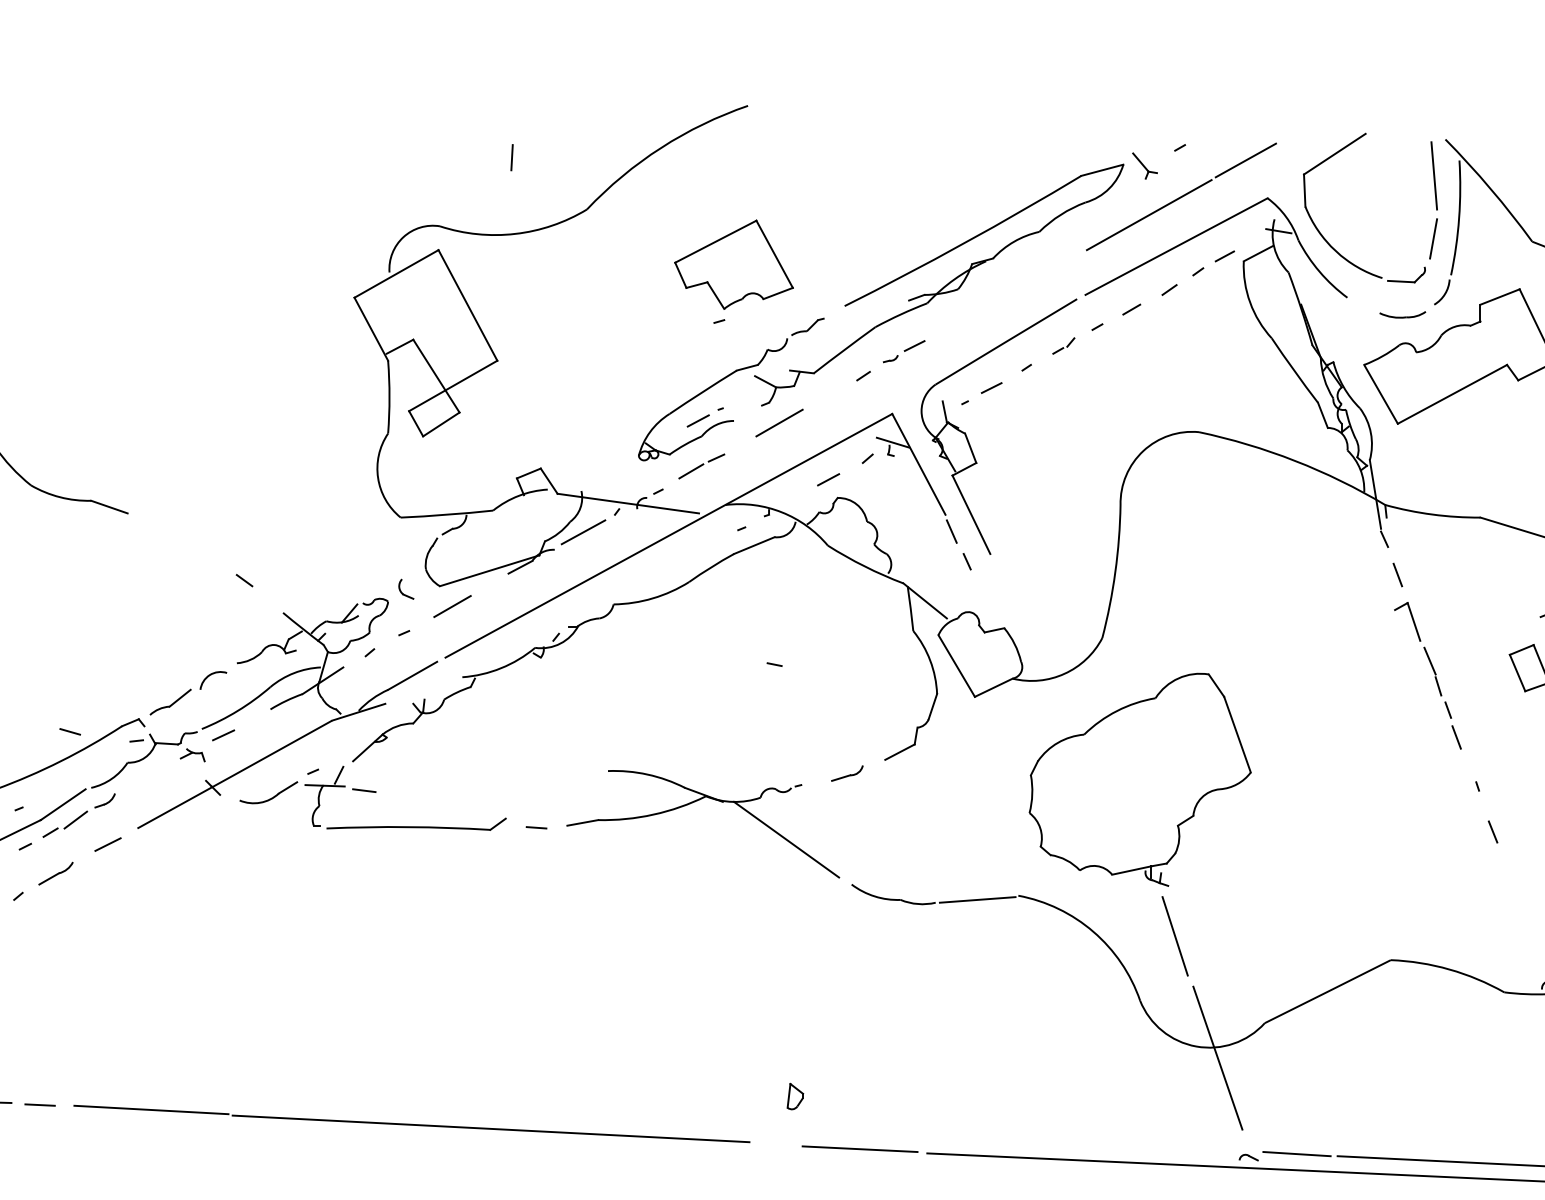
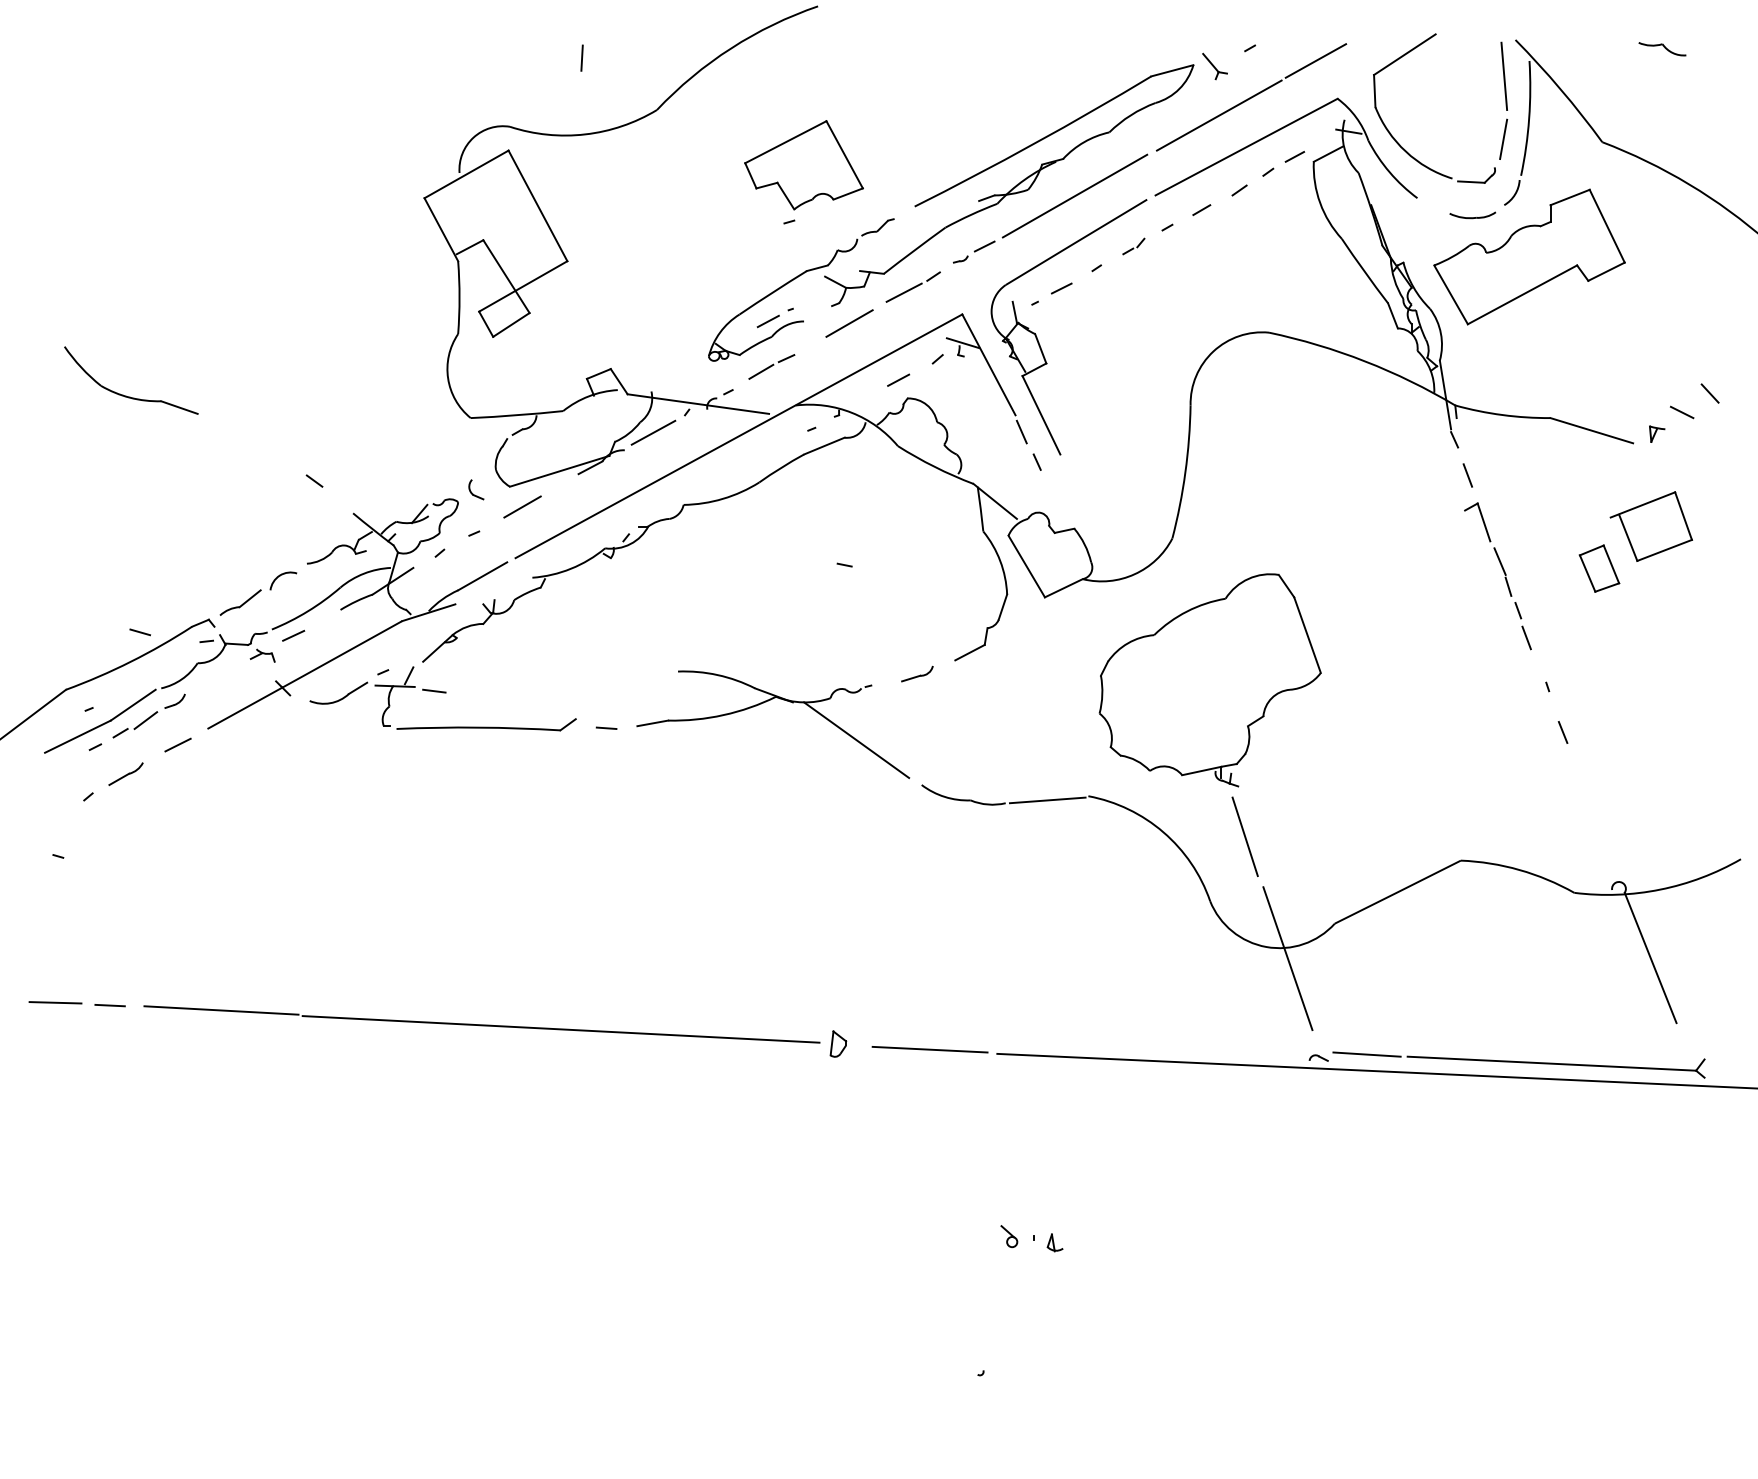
line: (1004, 295) -> (1074, 195), added
line: (833, 392) -> (903, 292), added
part: (795, 1096) -> (838, 1043), moved

